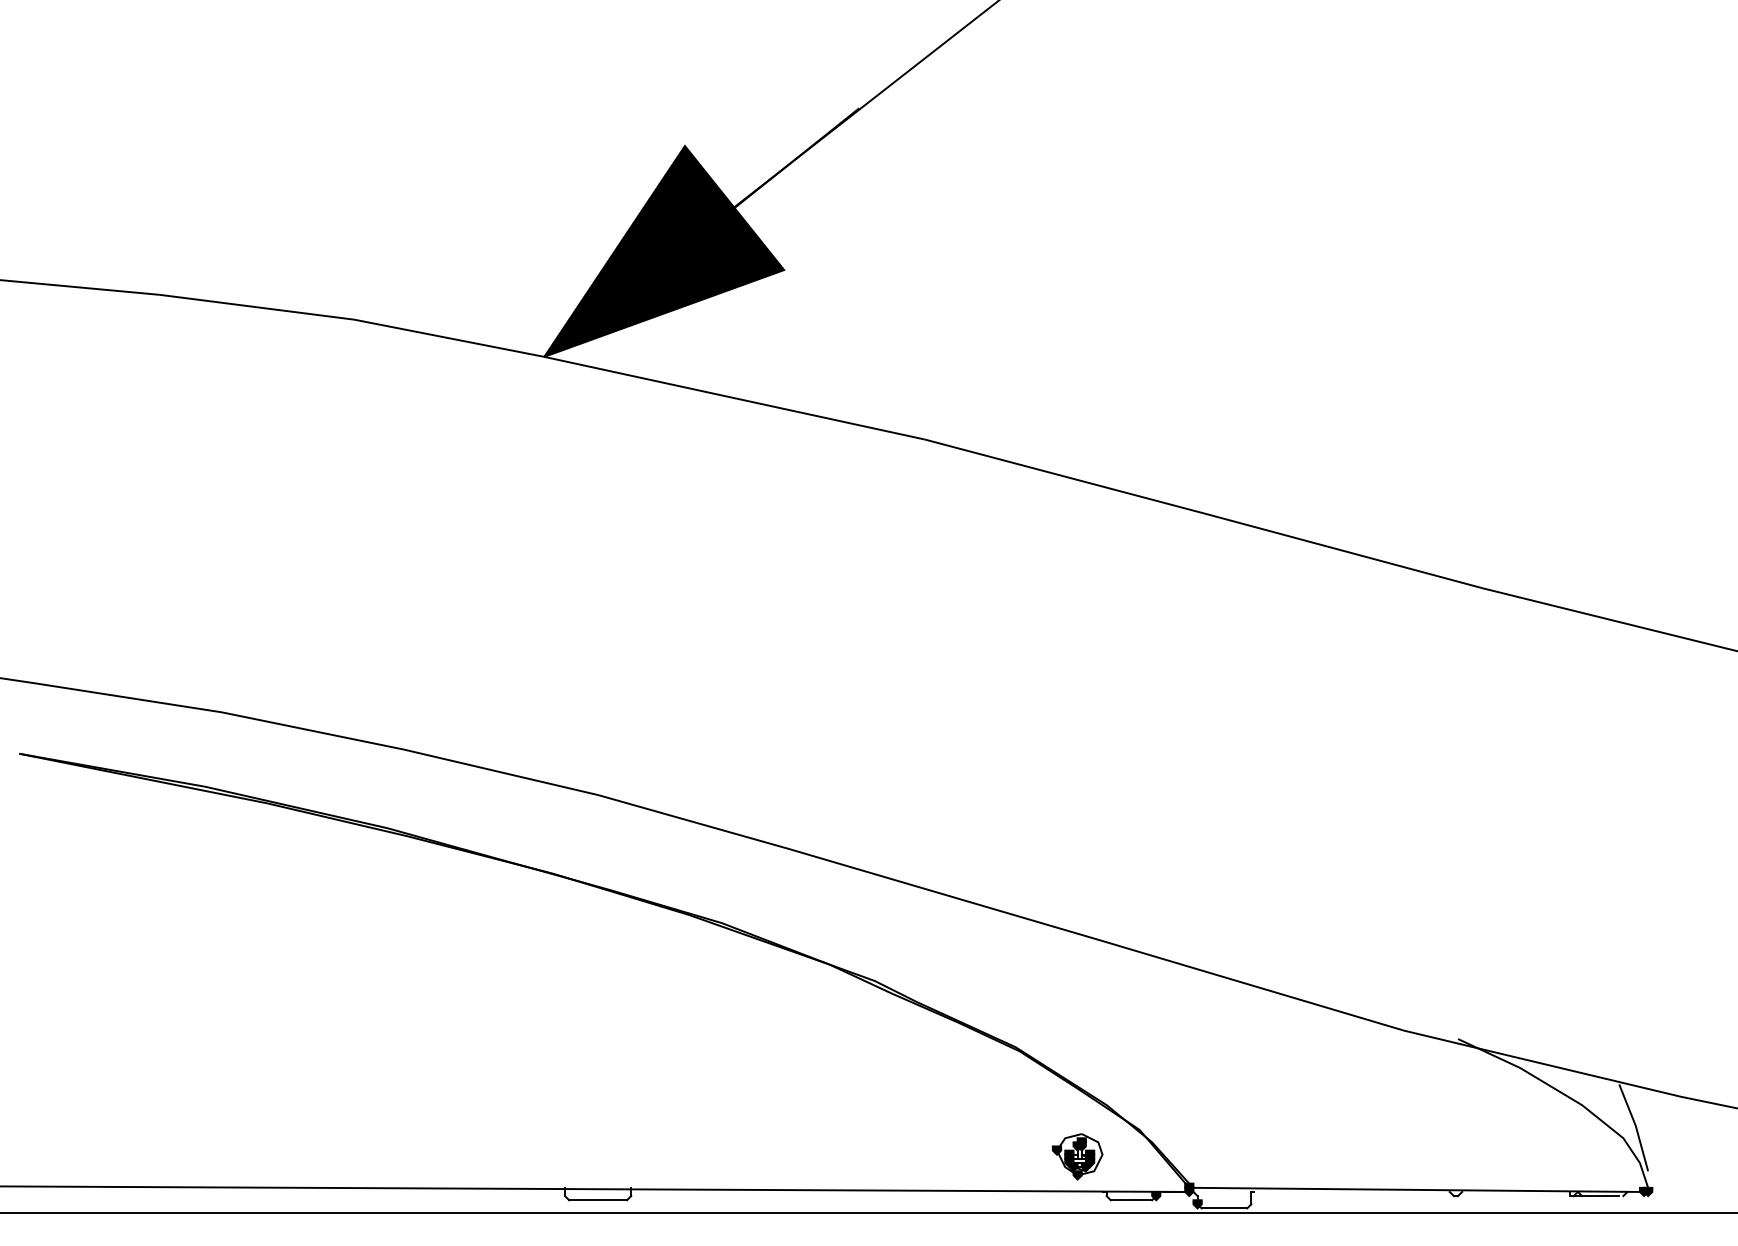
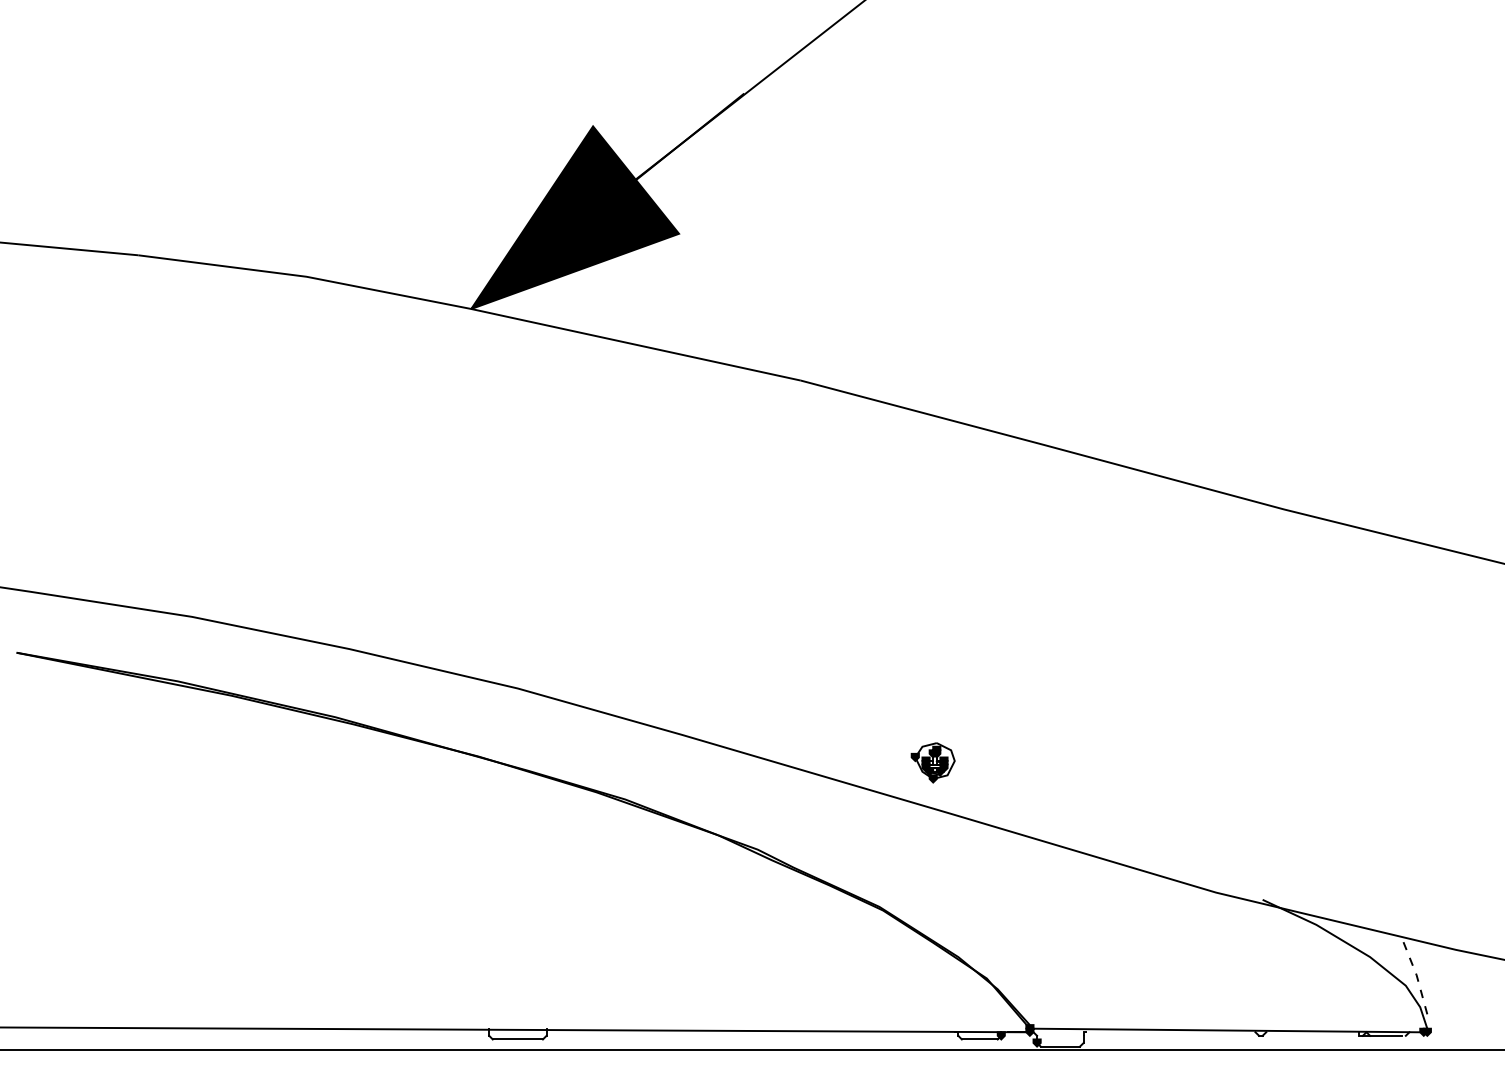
line: (1635, 1126) -> (1416, 975), solid -> dashed
part: (1076, 1156) -> (932, 762), moved

